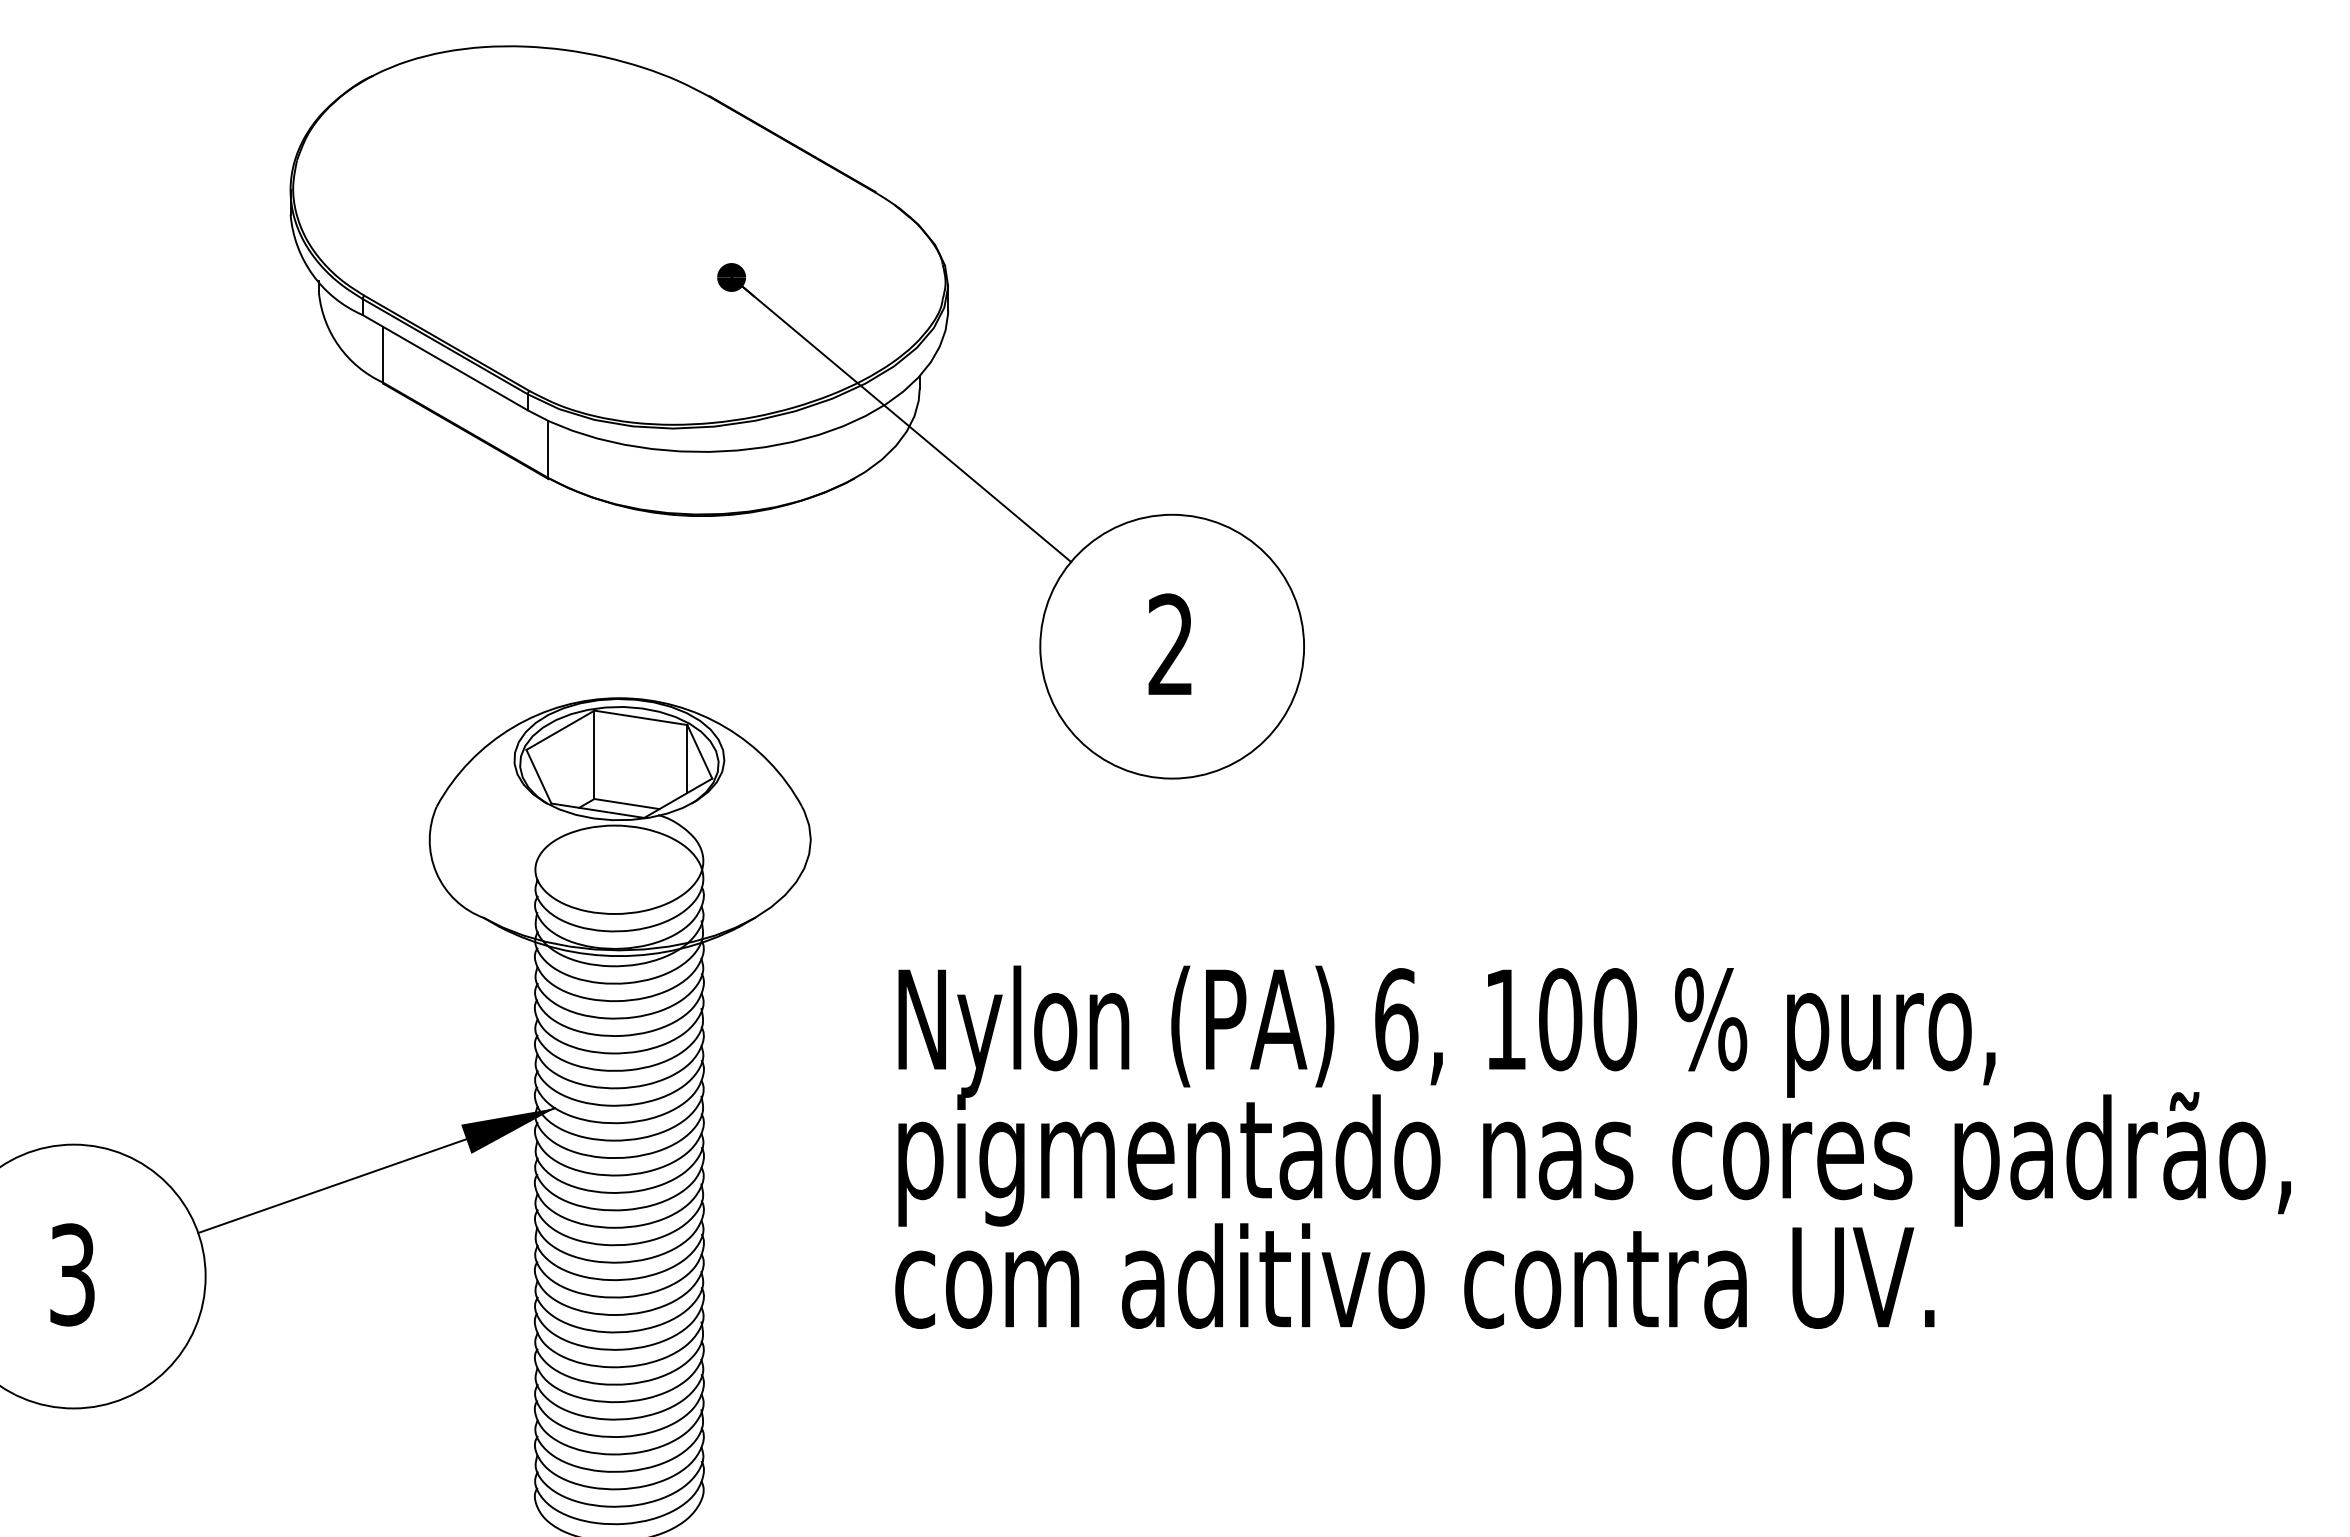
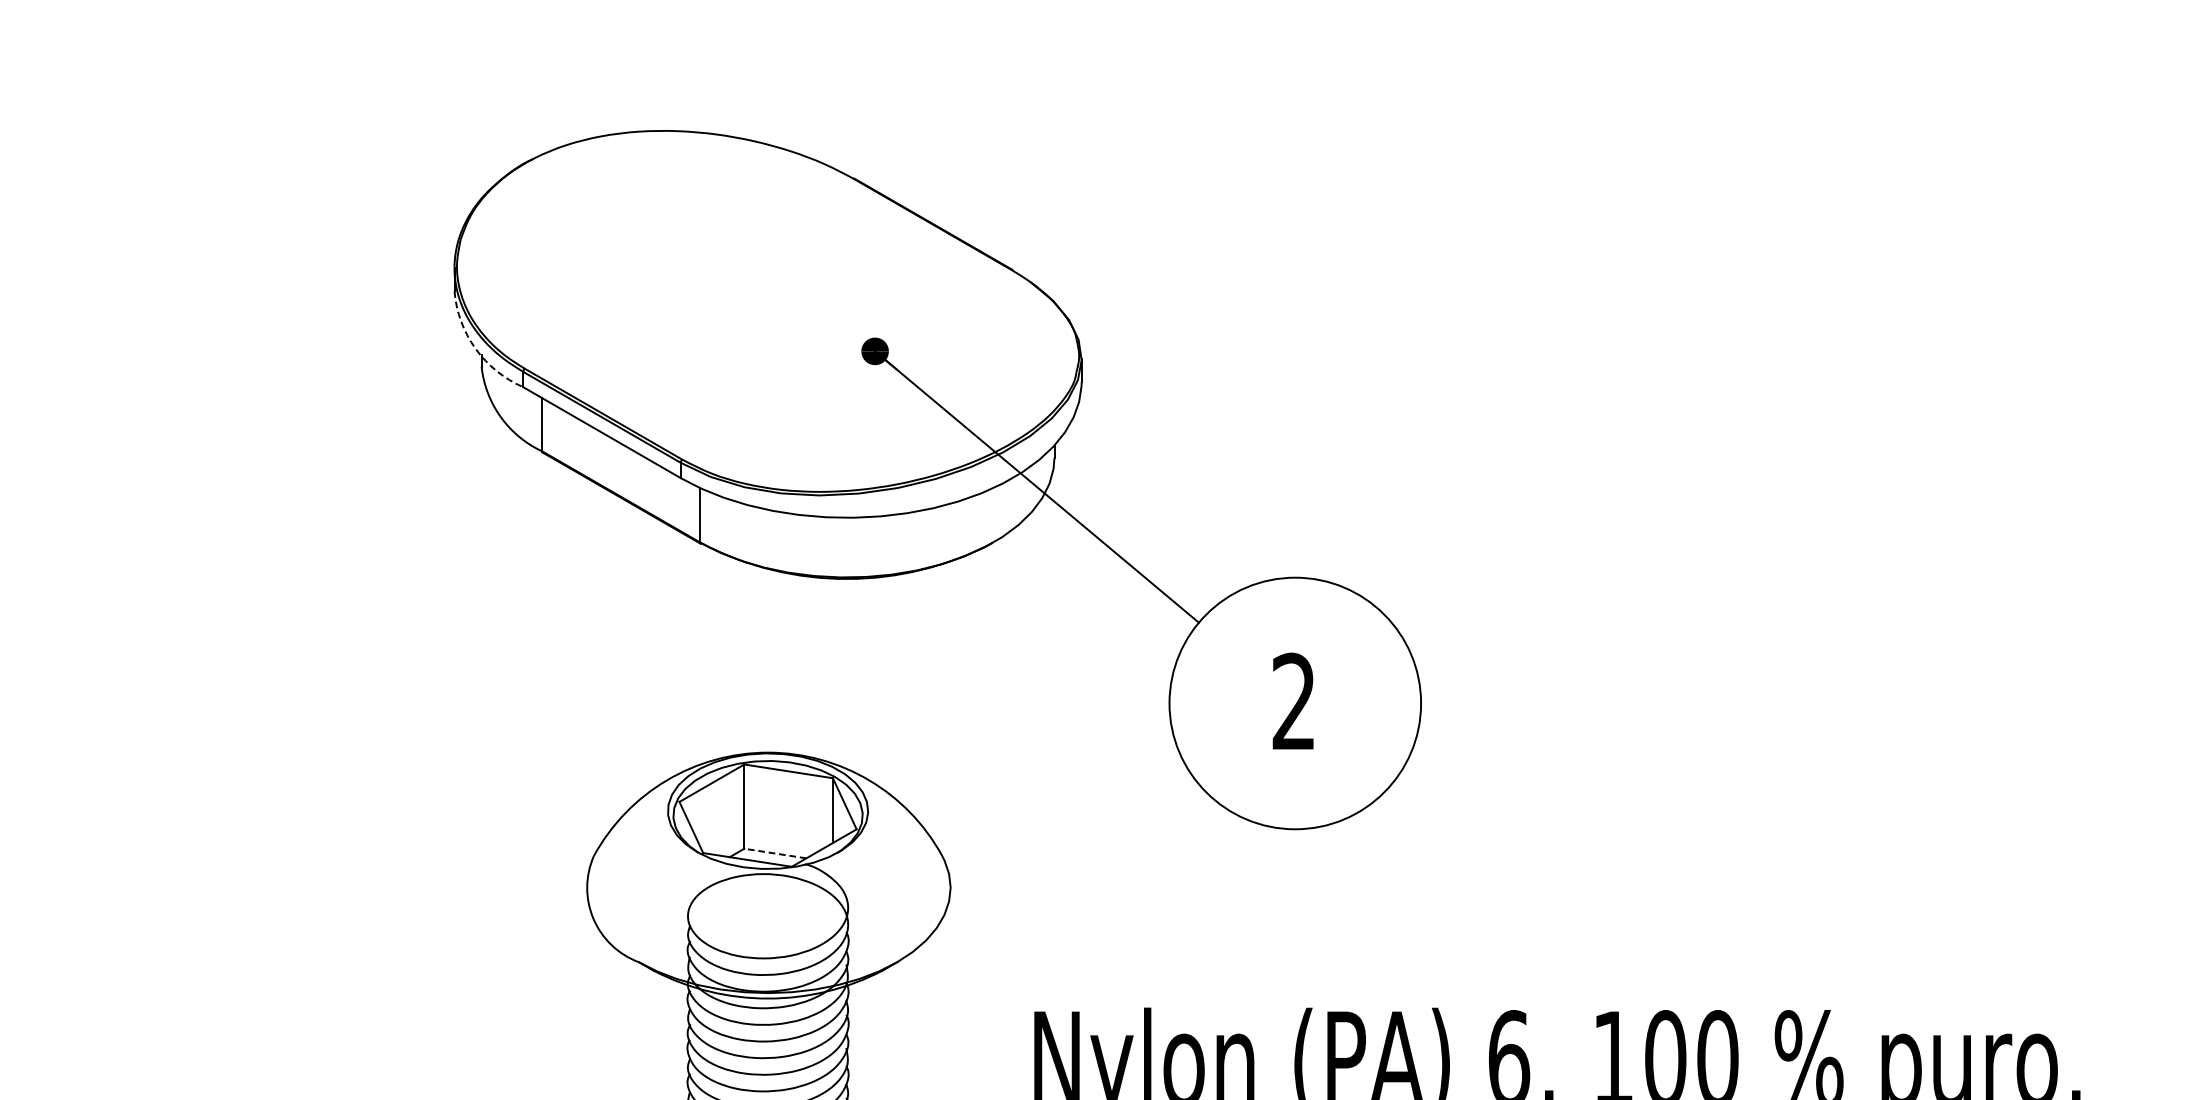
arc: (312, 274) -> (475, 348), solid -> dashed
line: (627, 804) -> (775, 853), solid -> dashed

